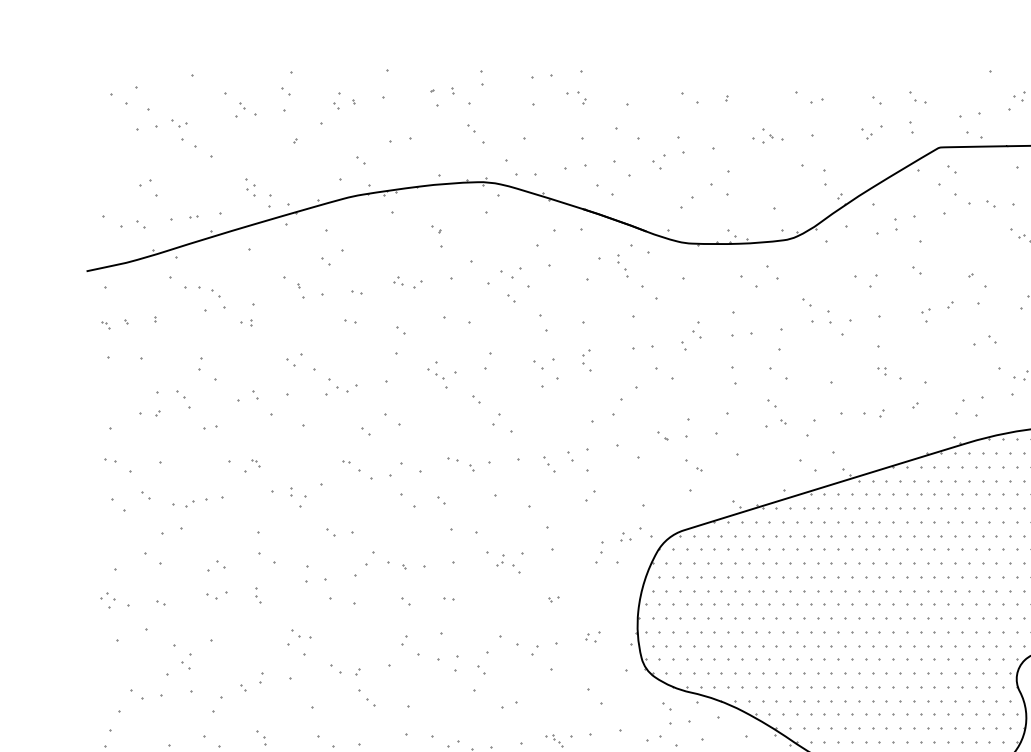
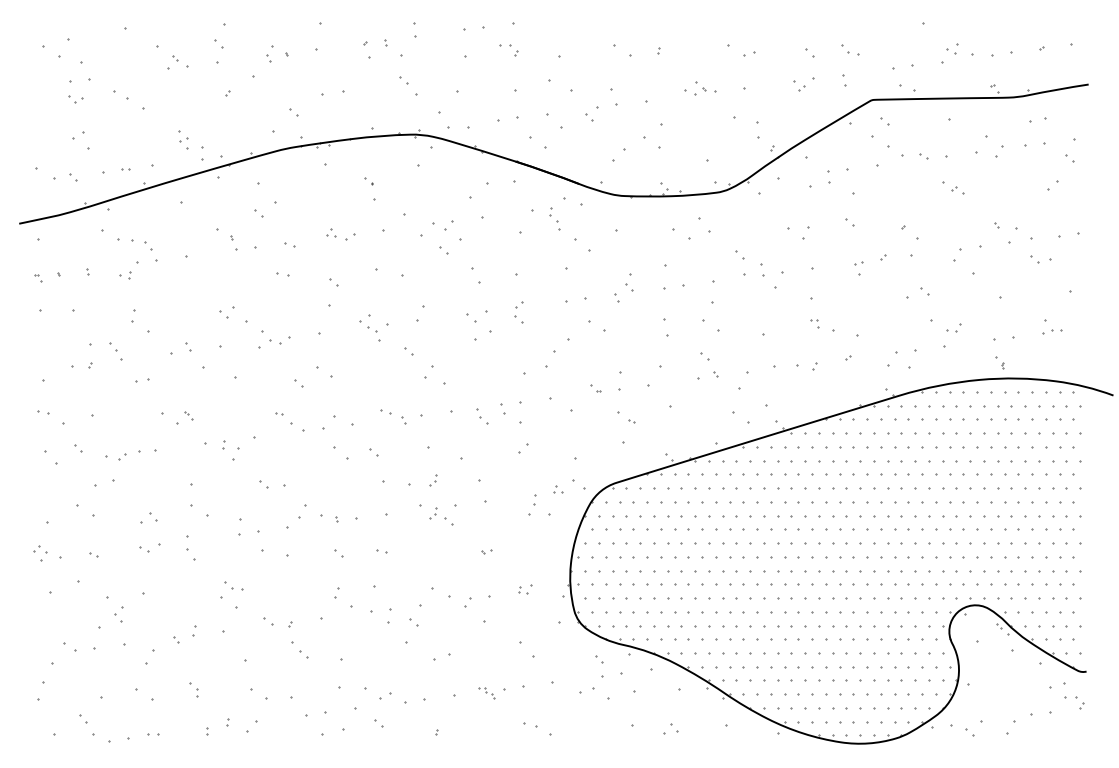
part: (178, 124) -> (75, 99), moved
part: (246, 323) -> (125, 275), moved
part: (500, 528) -> (433, 480), added
part: (257, 595) -> (190, 547), size x1.6

